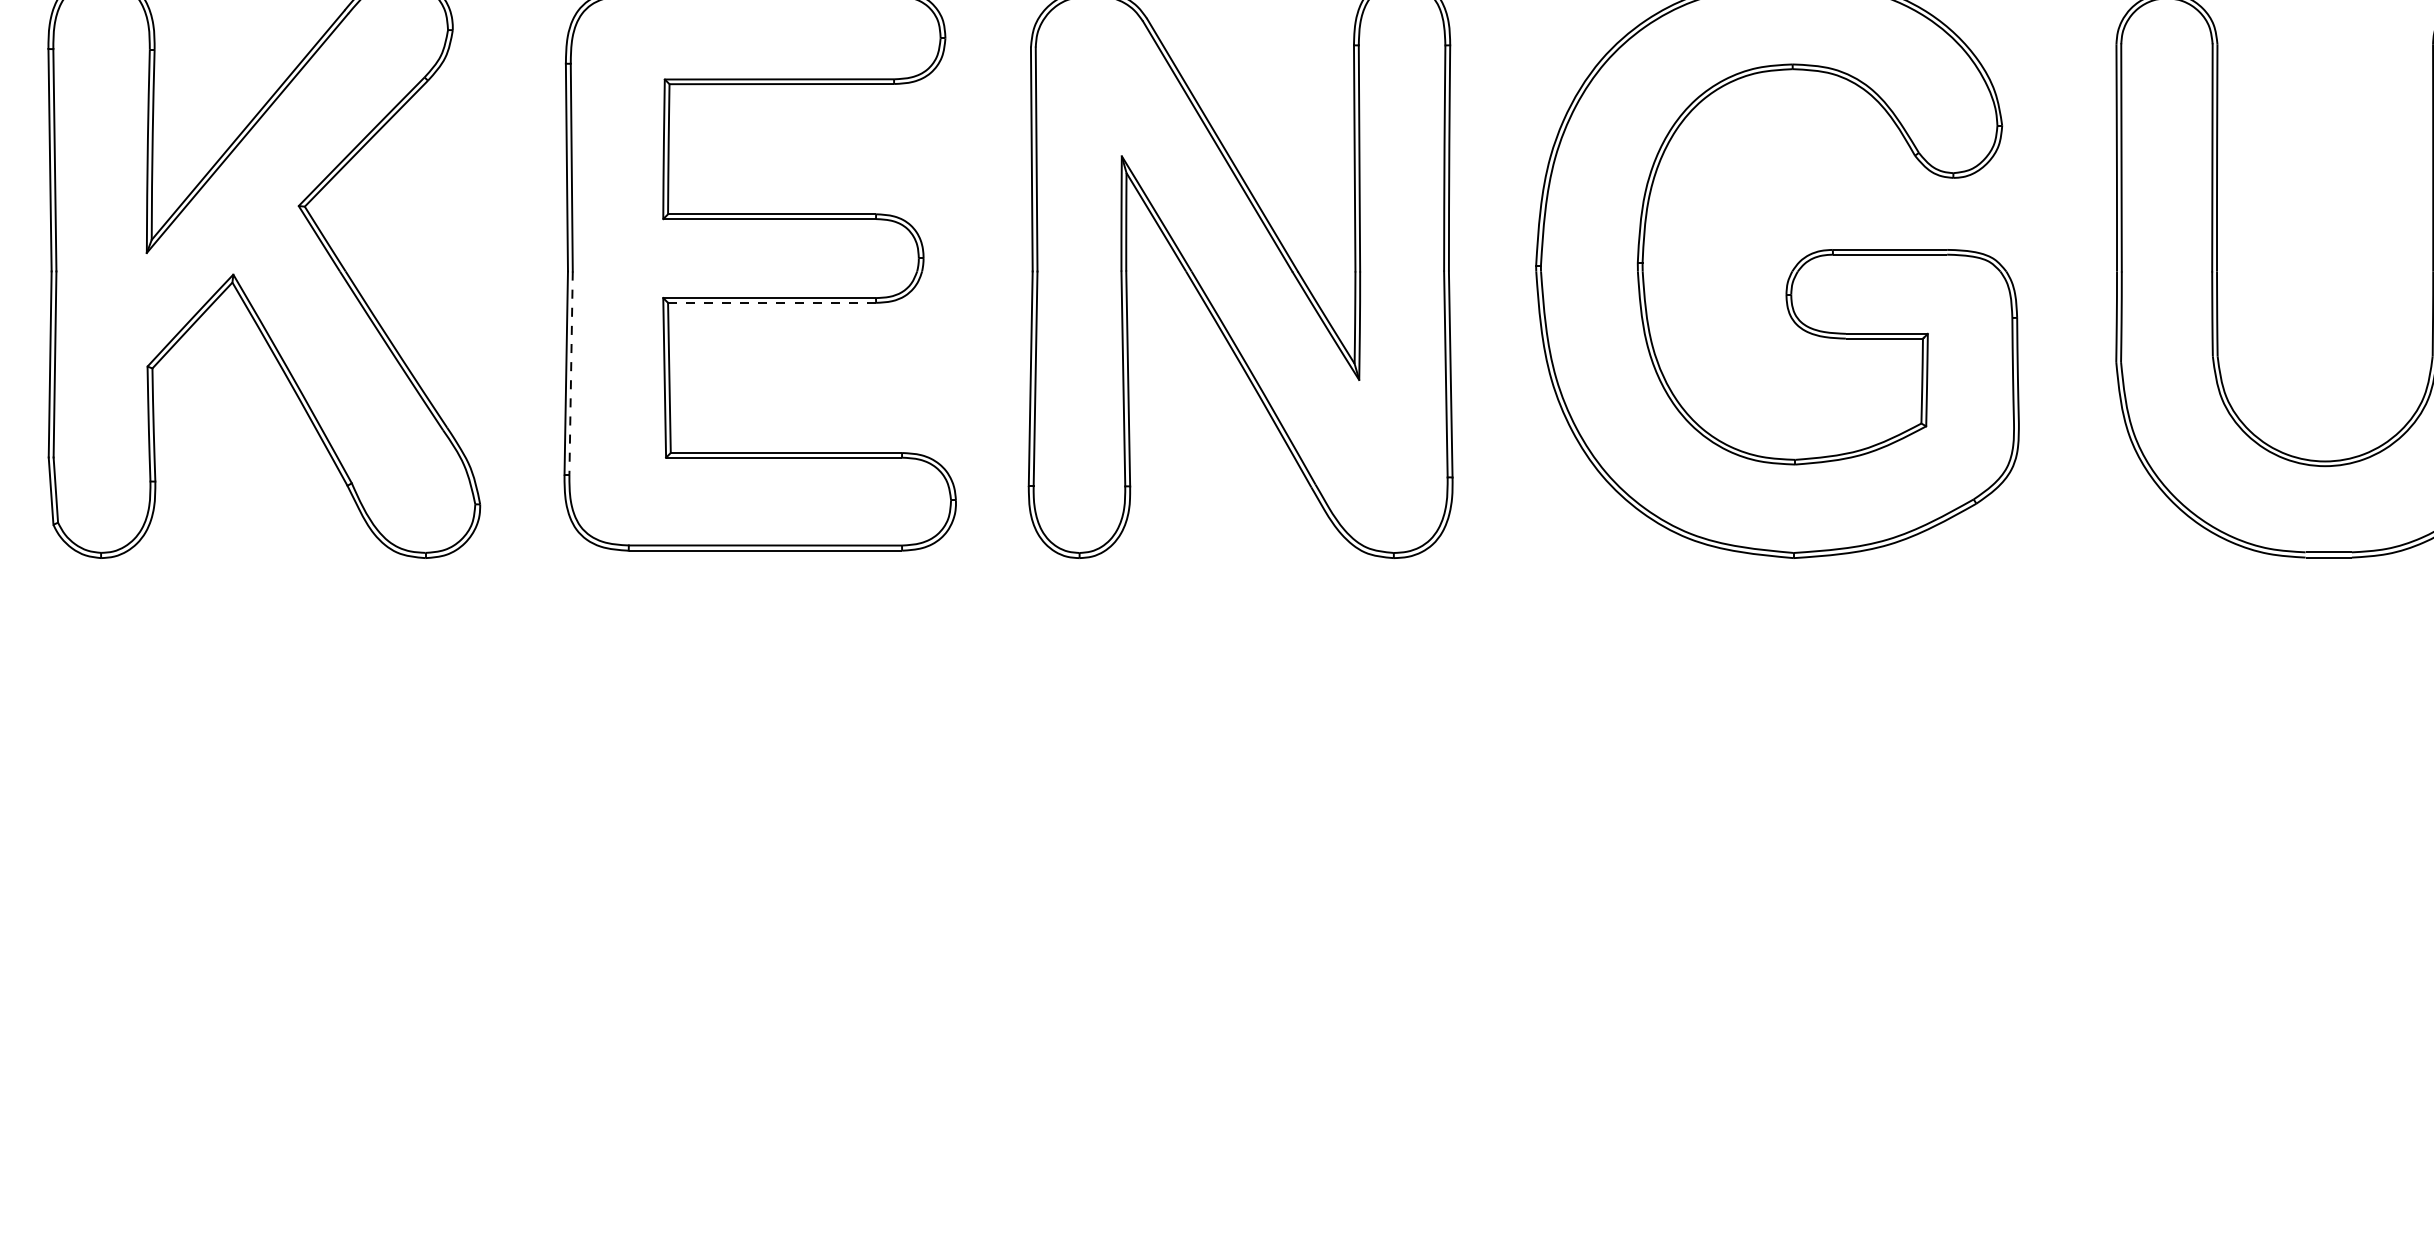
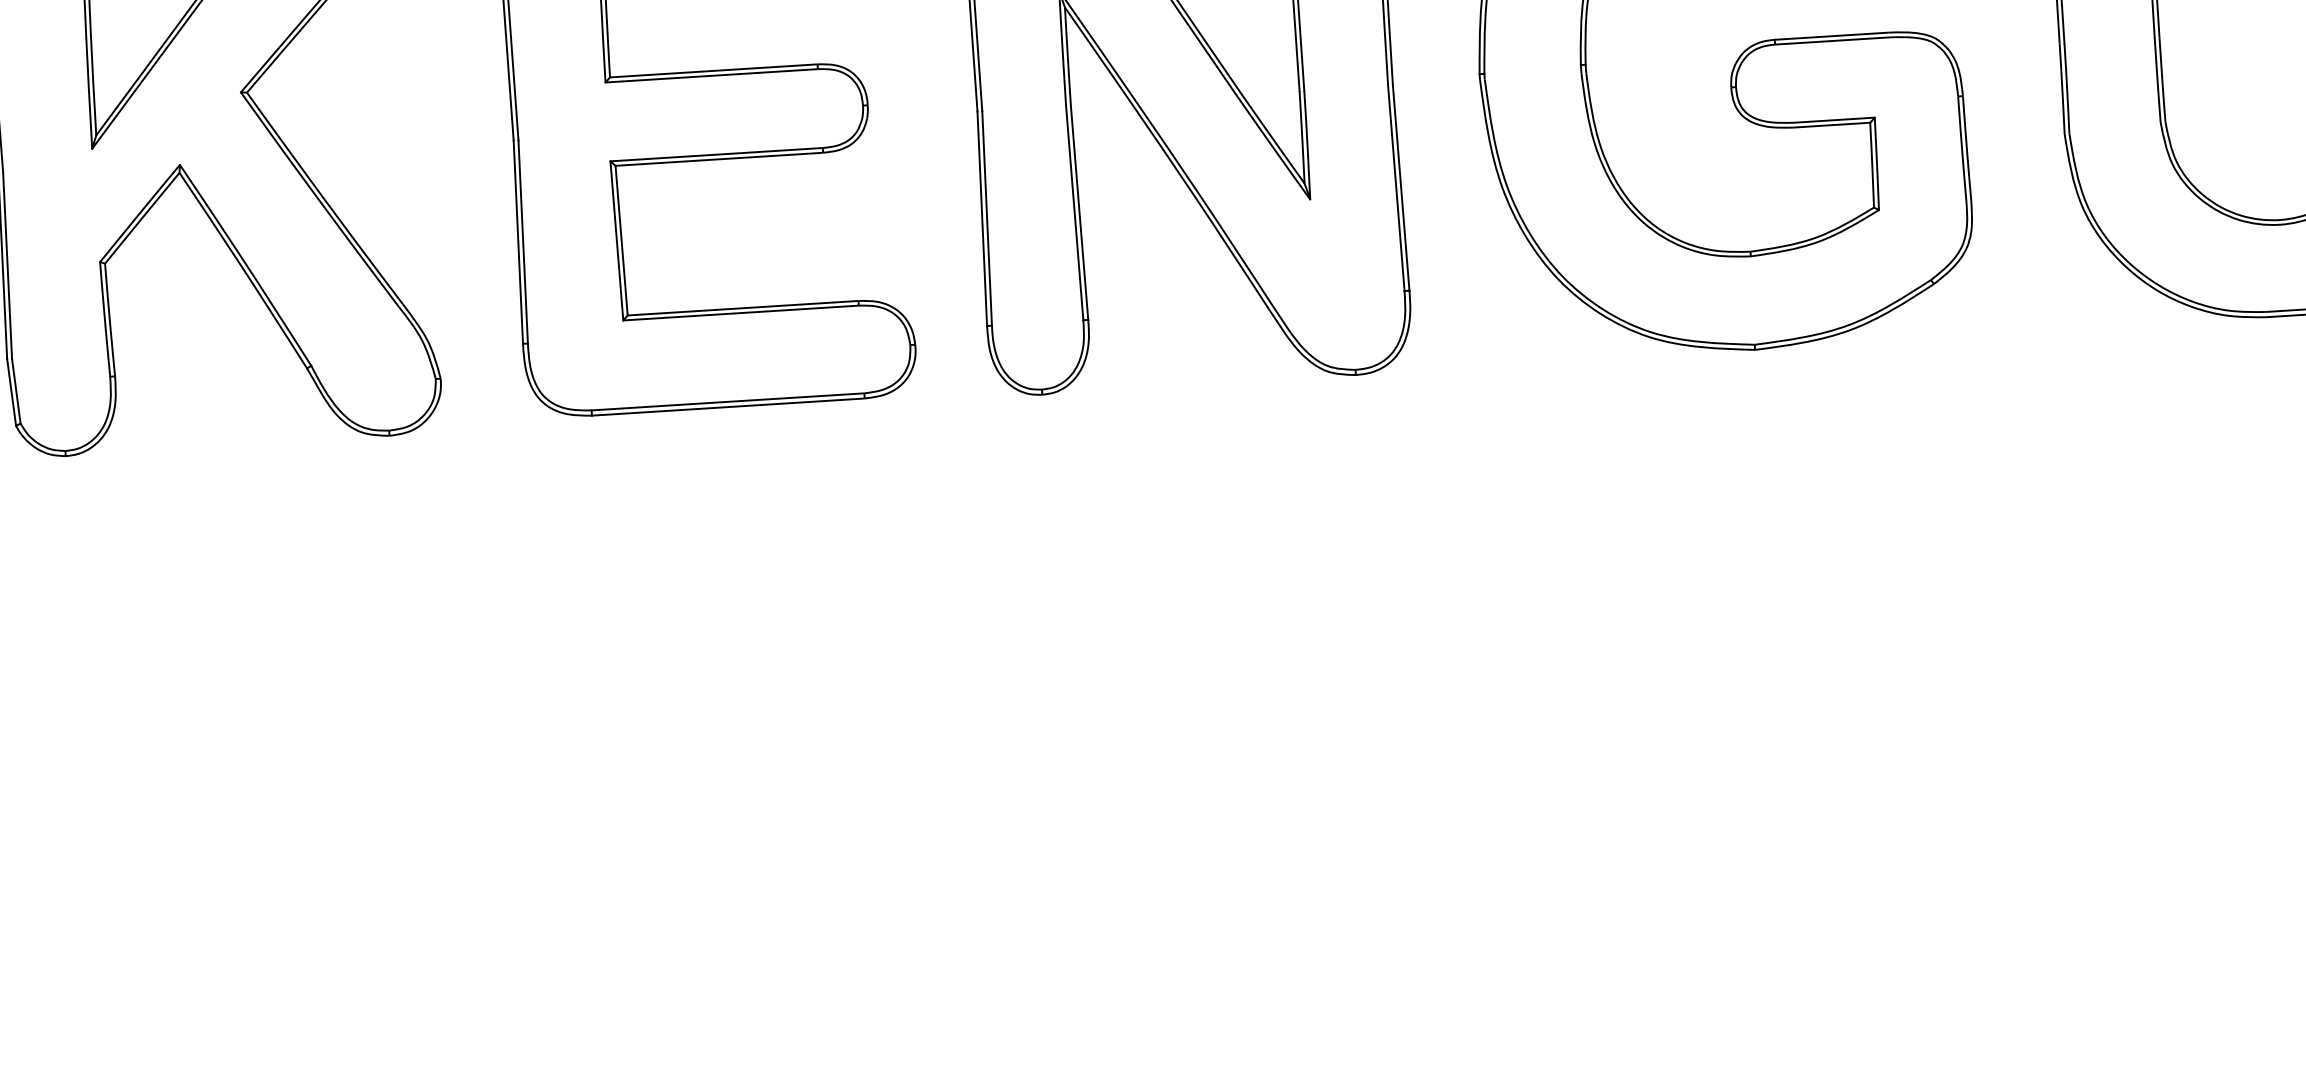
line: (771, 302) -> (718, 158), dashed -> solid
line: (571, 373) -> (523, 242), dashed -> solid

